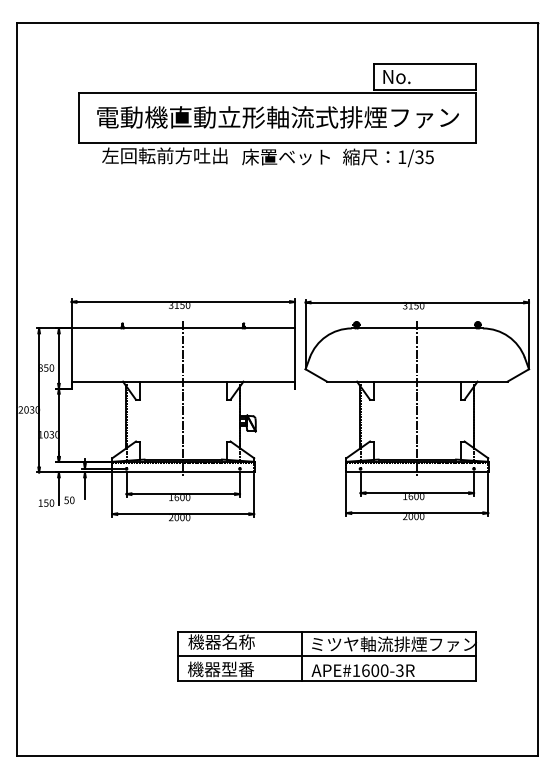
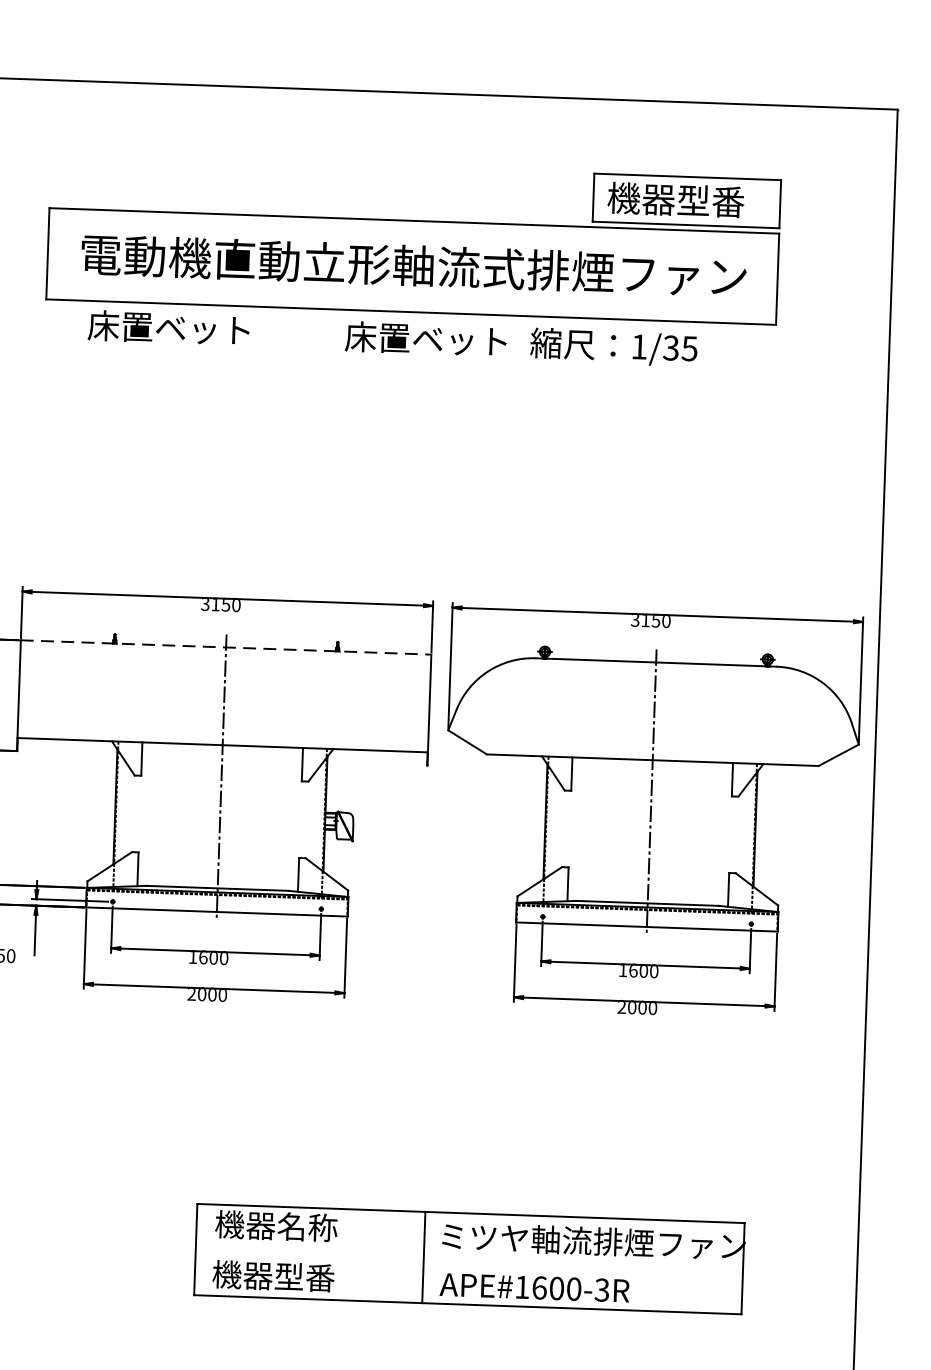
text: (419, 76) -> (676, 199), No. -> 機器型番
text: (164, 155) -> (202, 328), 左回転前方吐出 -> 床置ベット
line: (183, 328) -> (226, 647), solid -> dashed
line: (327, 656) -> (470, 1259), removed

